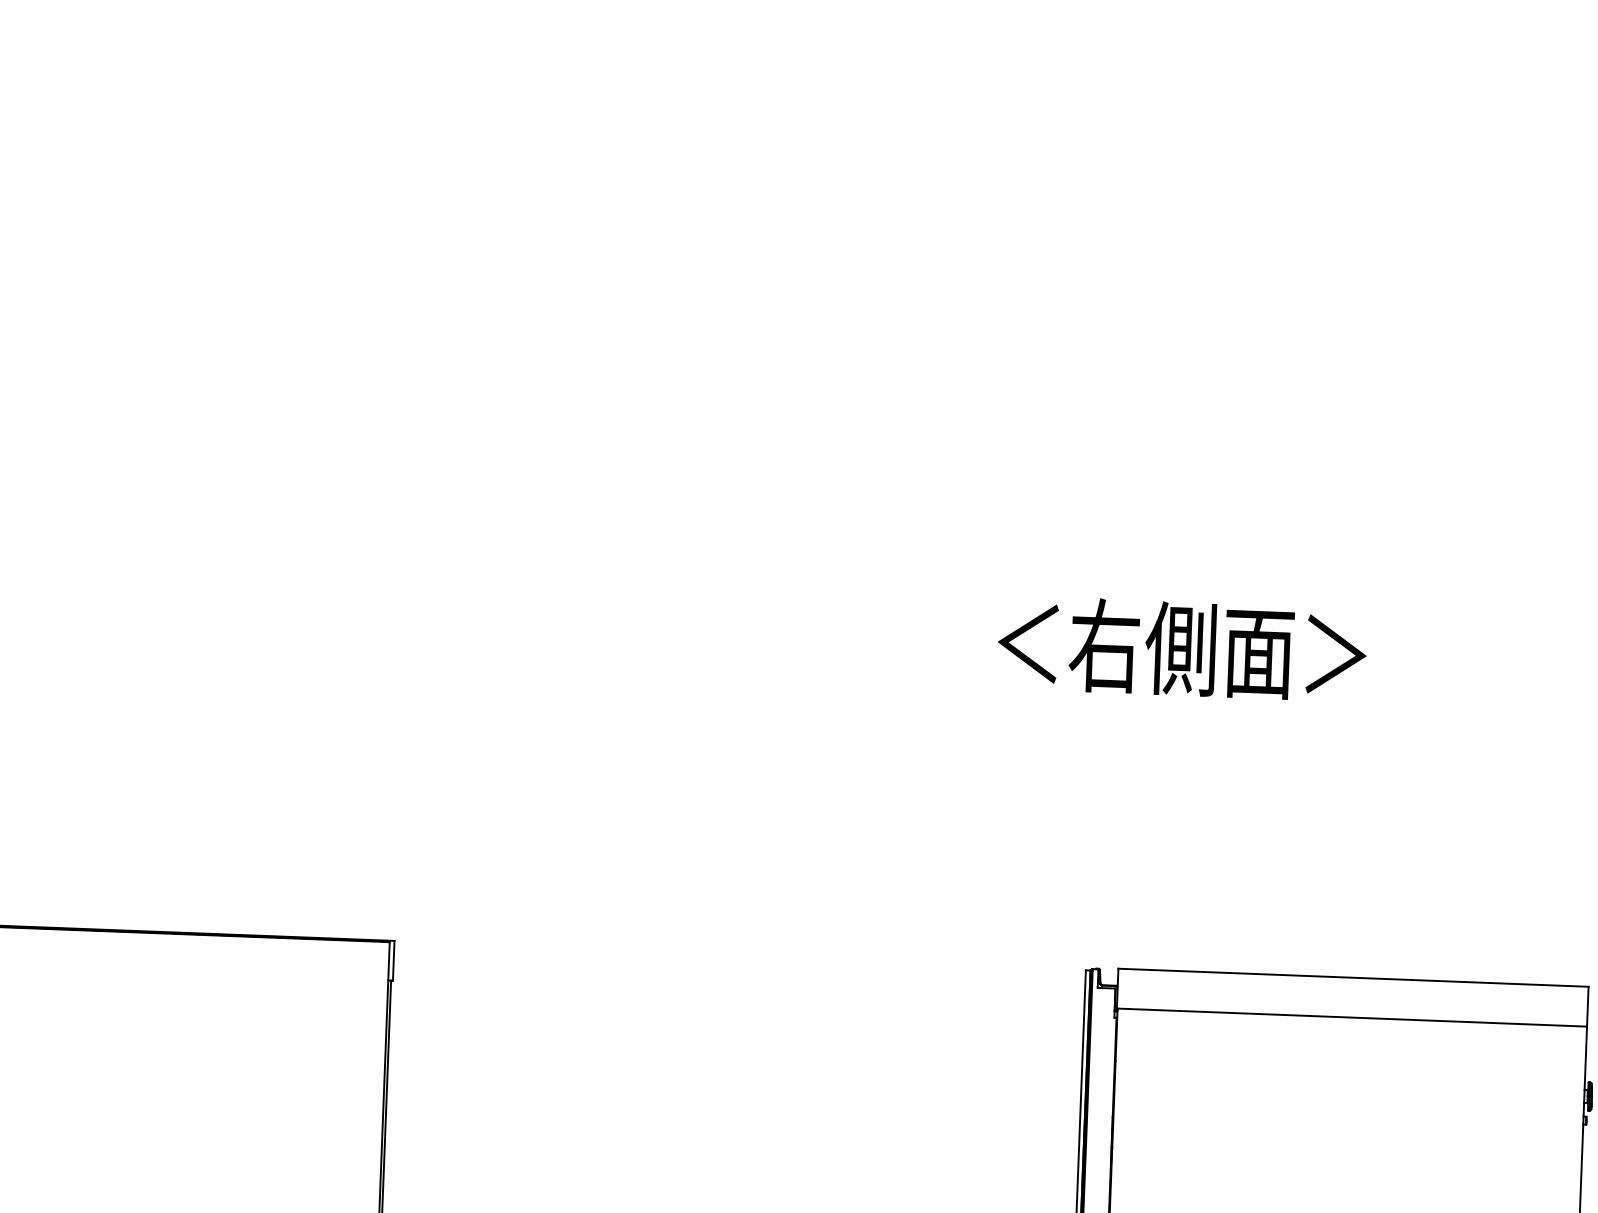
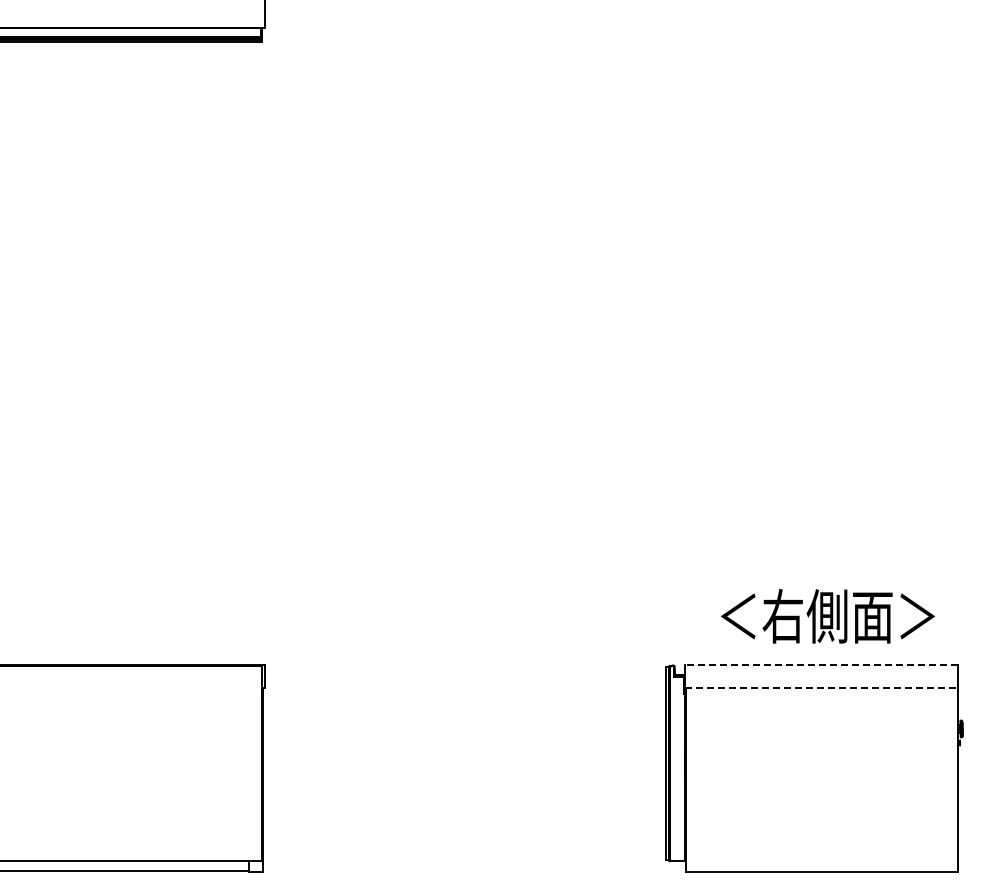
text: (1181, 647) -> (827, 615), moved
line: (1353, 978) -> (821, 665), solid -> dashed
line: (1351, 1017) -> (821, 688), solid -> dashed

